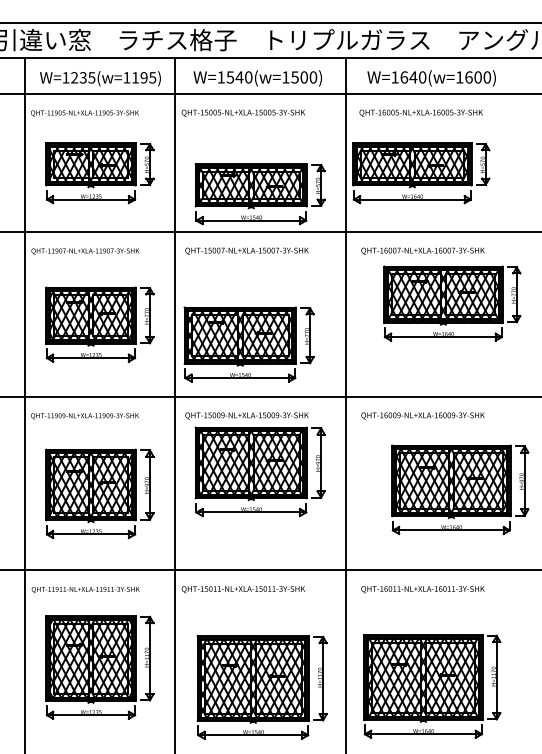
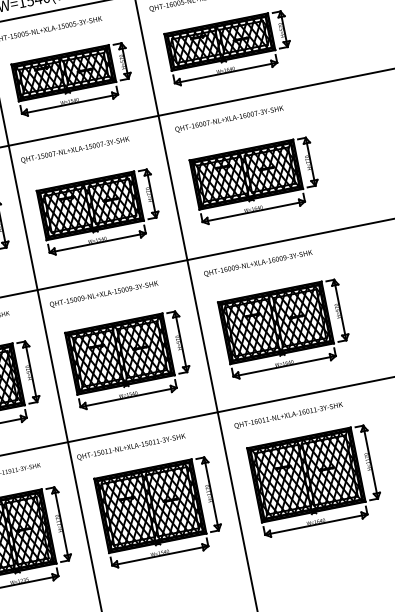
part: (421, 173) -> (229, 48), moved
part: (259, 194) -> (72, 79), moved
part: (452, 303) -> (255, 180), moved
part: (248, 344) -> (99, 212), moved
part: (259, 471) -> (128, 360), moved
part: (460, 489) -> (285, 328), moved
part: (432, 686) -> (315, 481), moved
part: (261, 687) -> (159, 512), moved

